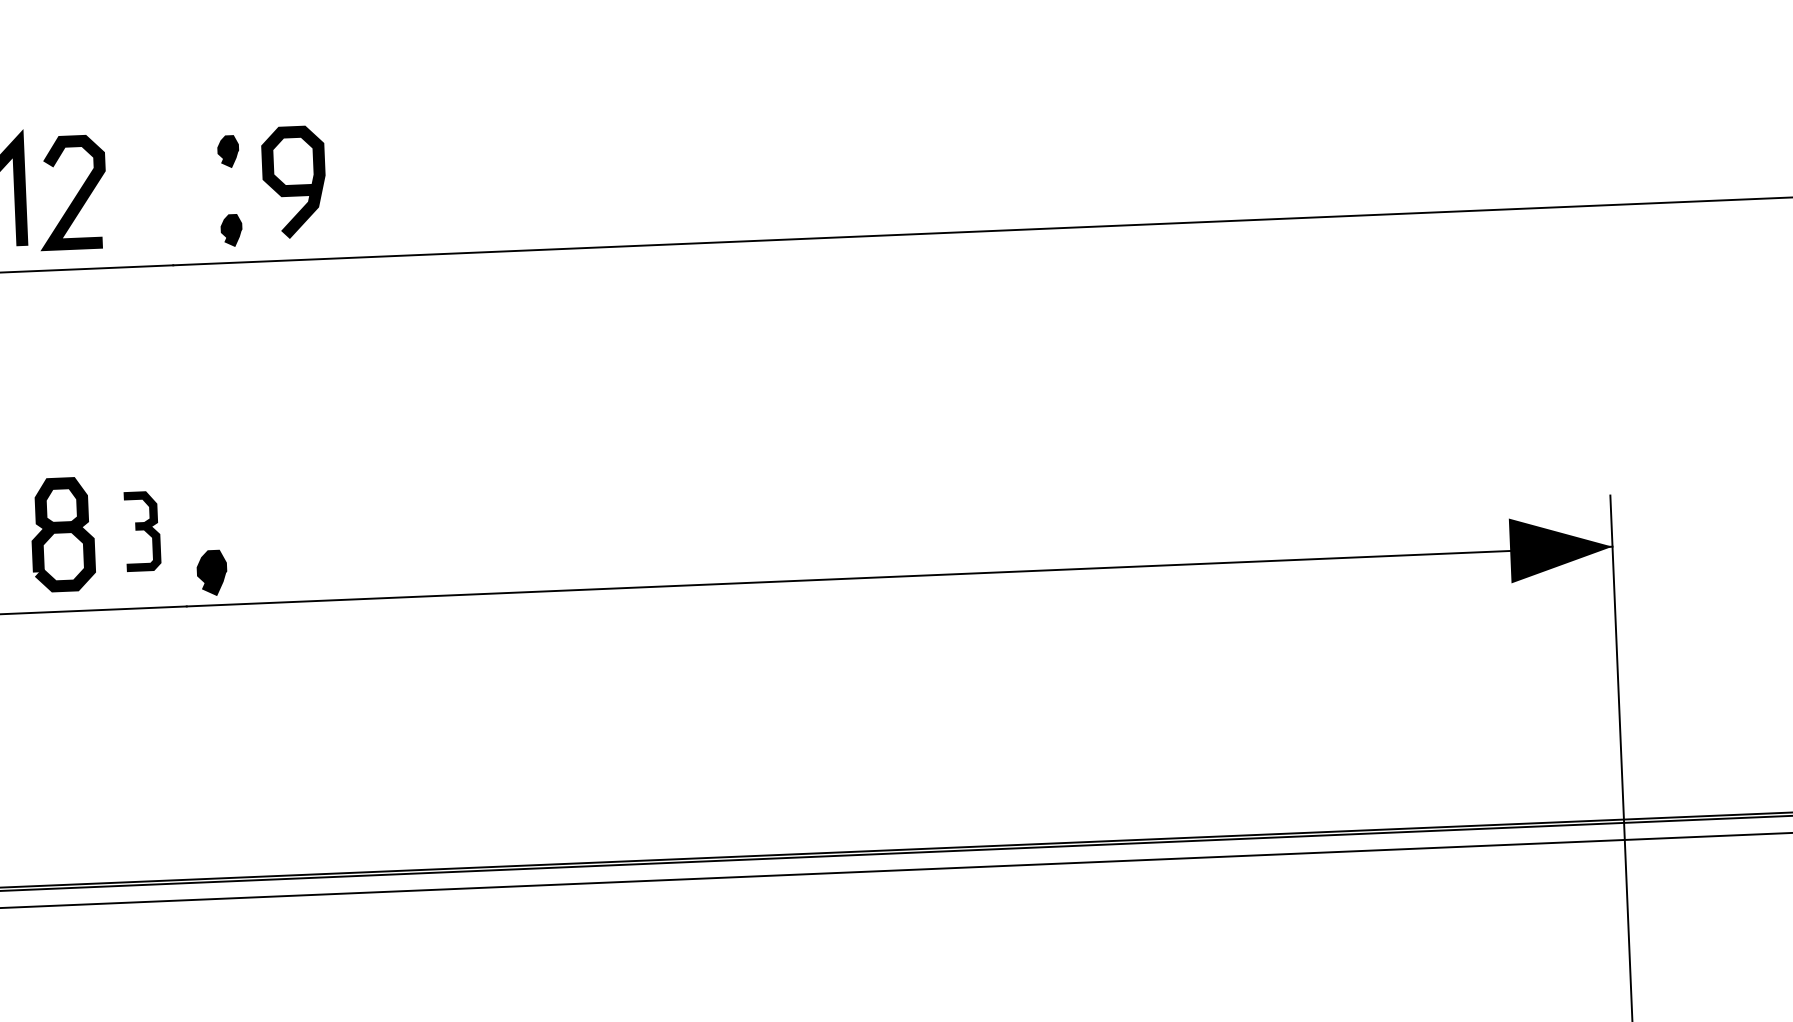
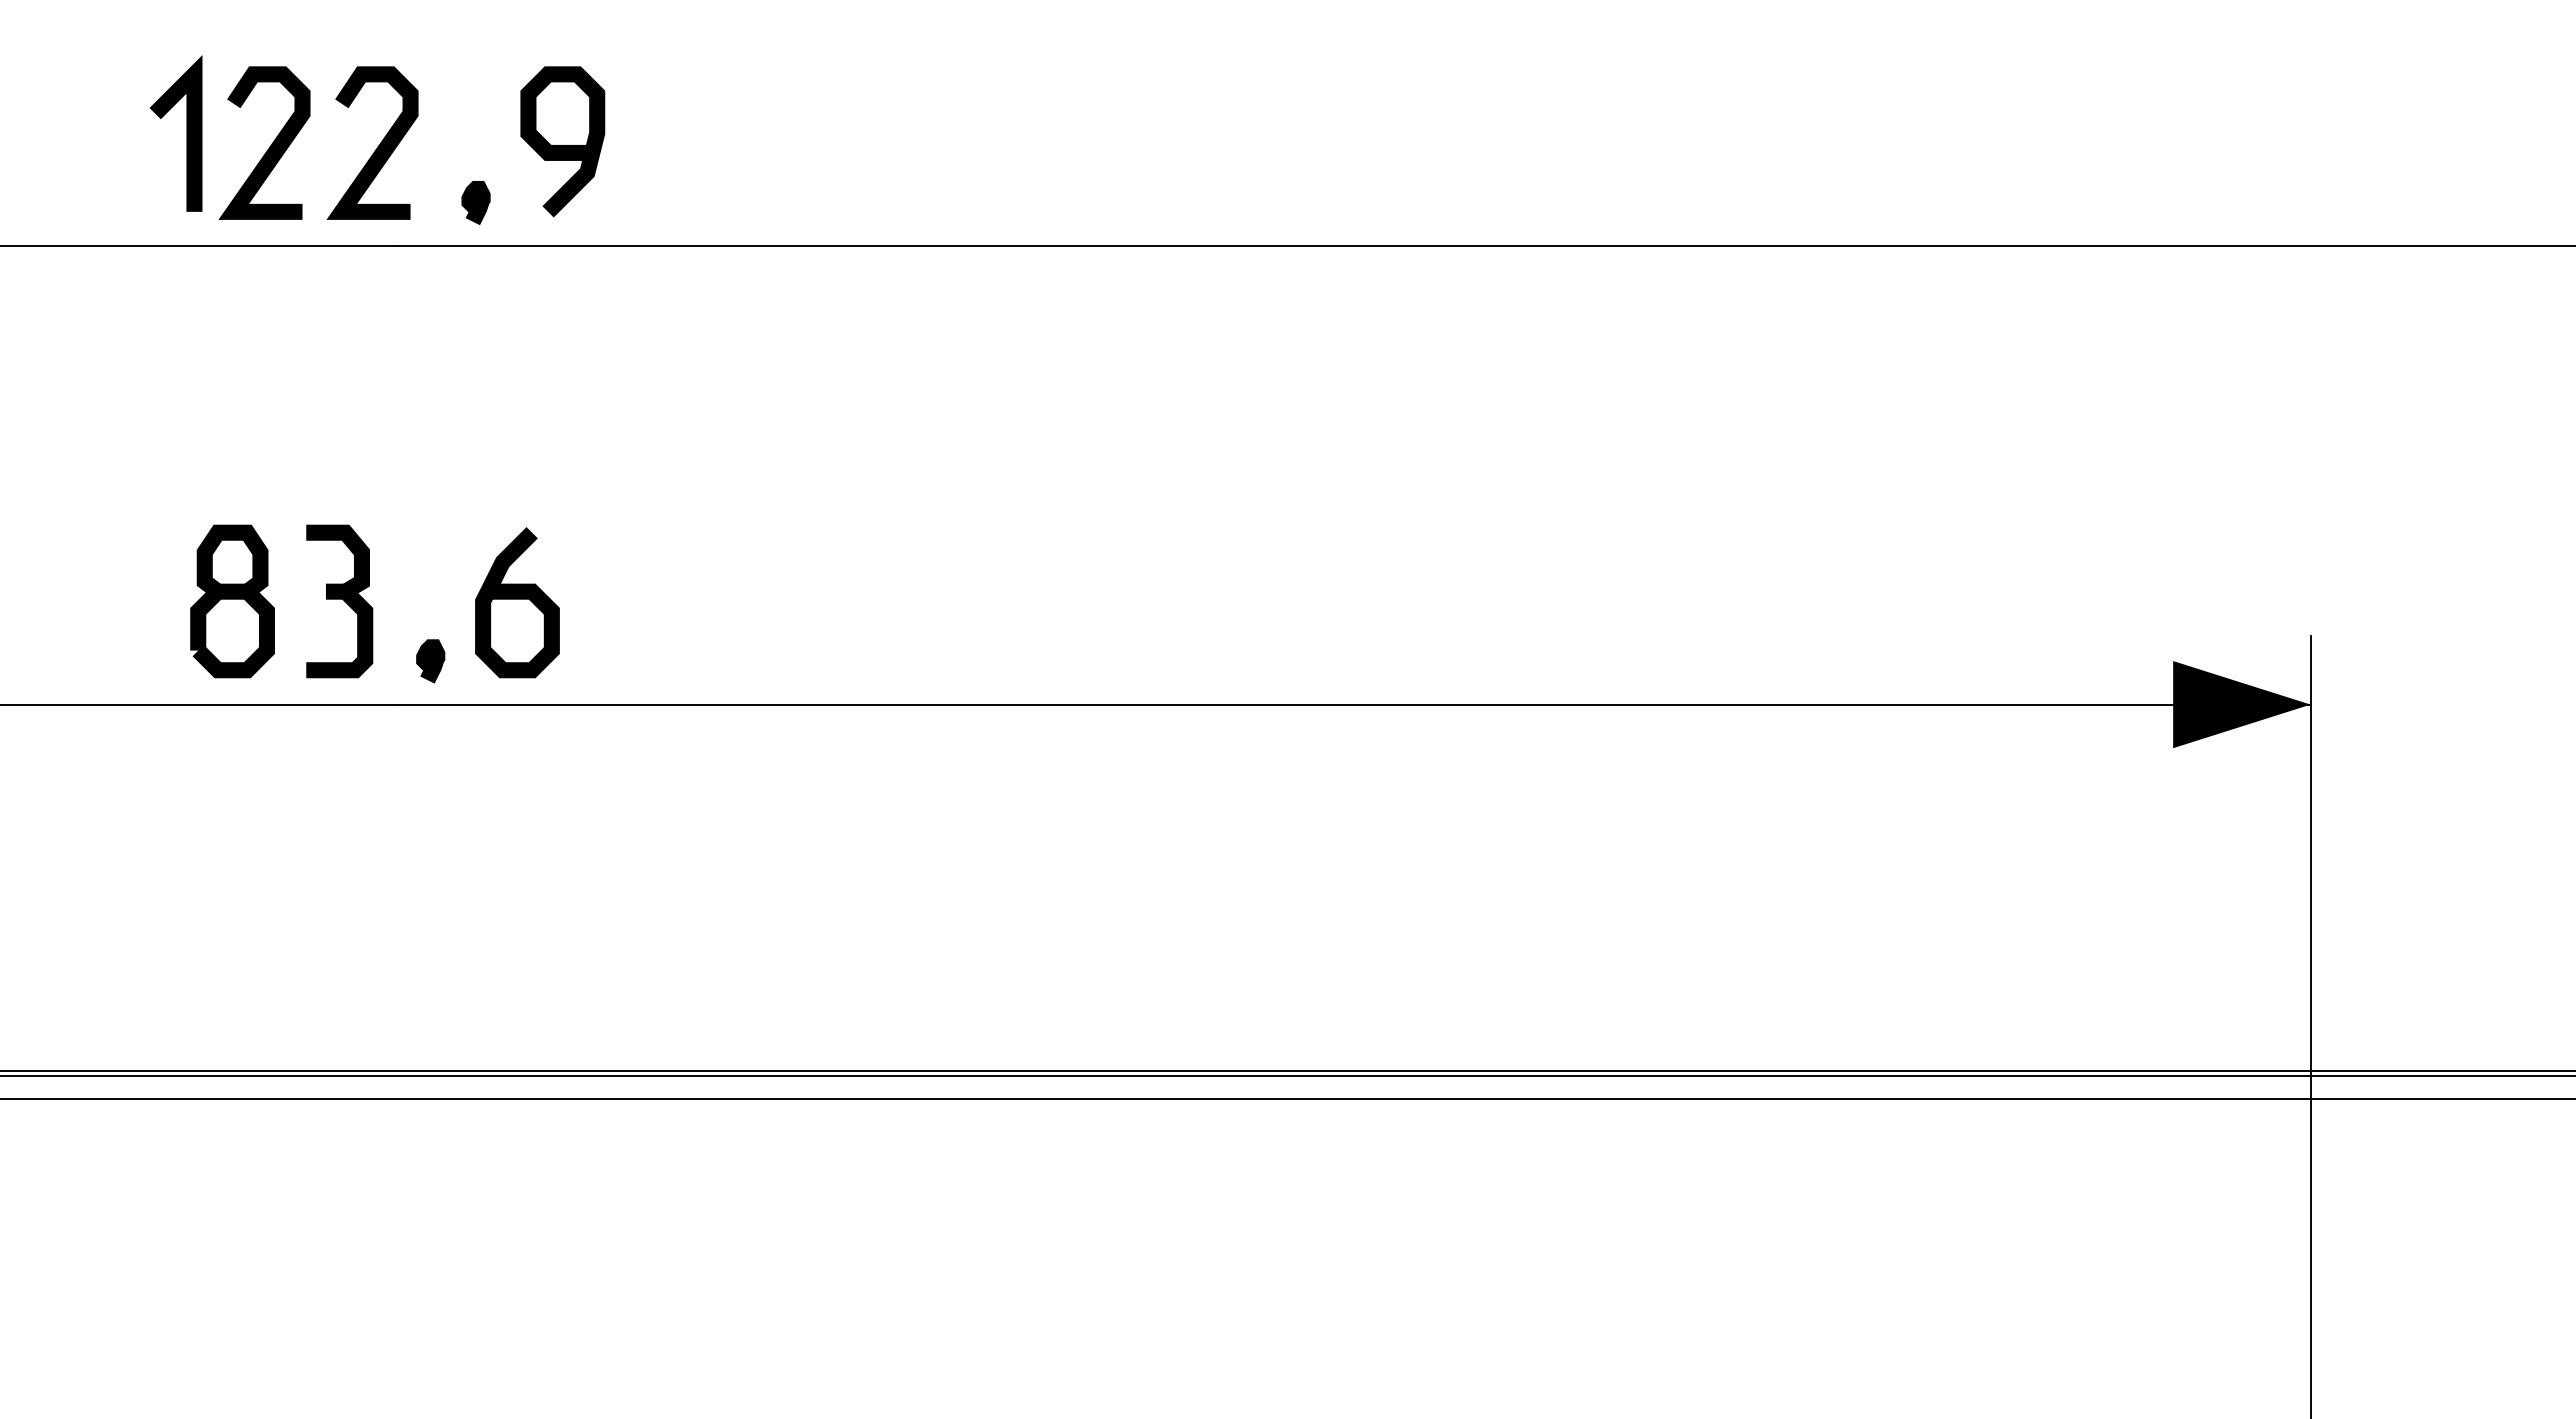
part: (227, 151) -> (475, 96), removed
curve: (156, 191) -> (377, 146), added
curve: (274, 524) -> (517, 599), added
part: (142, 531) -> (339, 601), size x1.43
part: (212, 573) -> (430, 661), size x0.71

